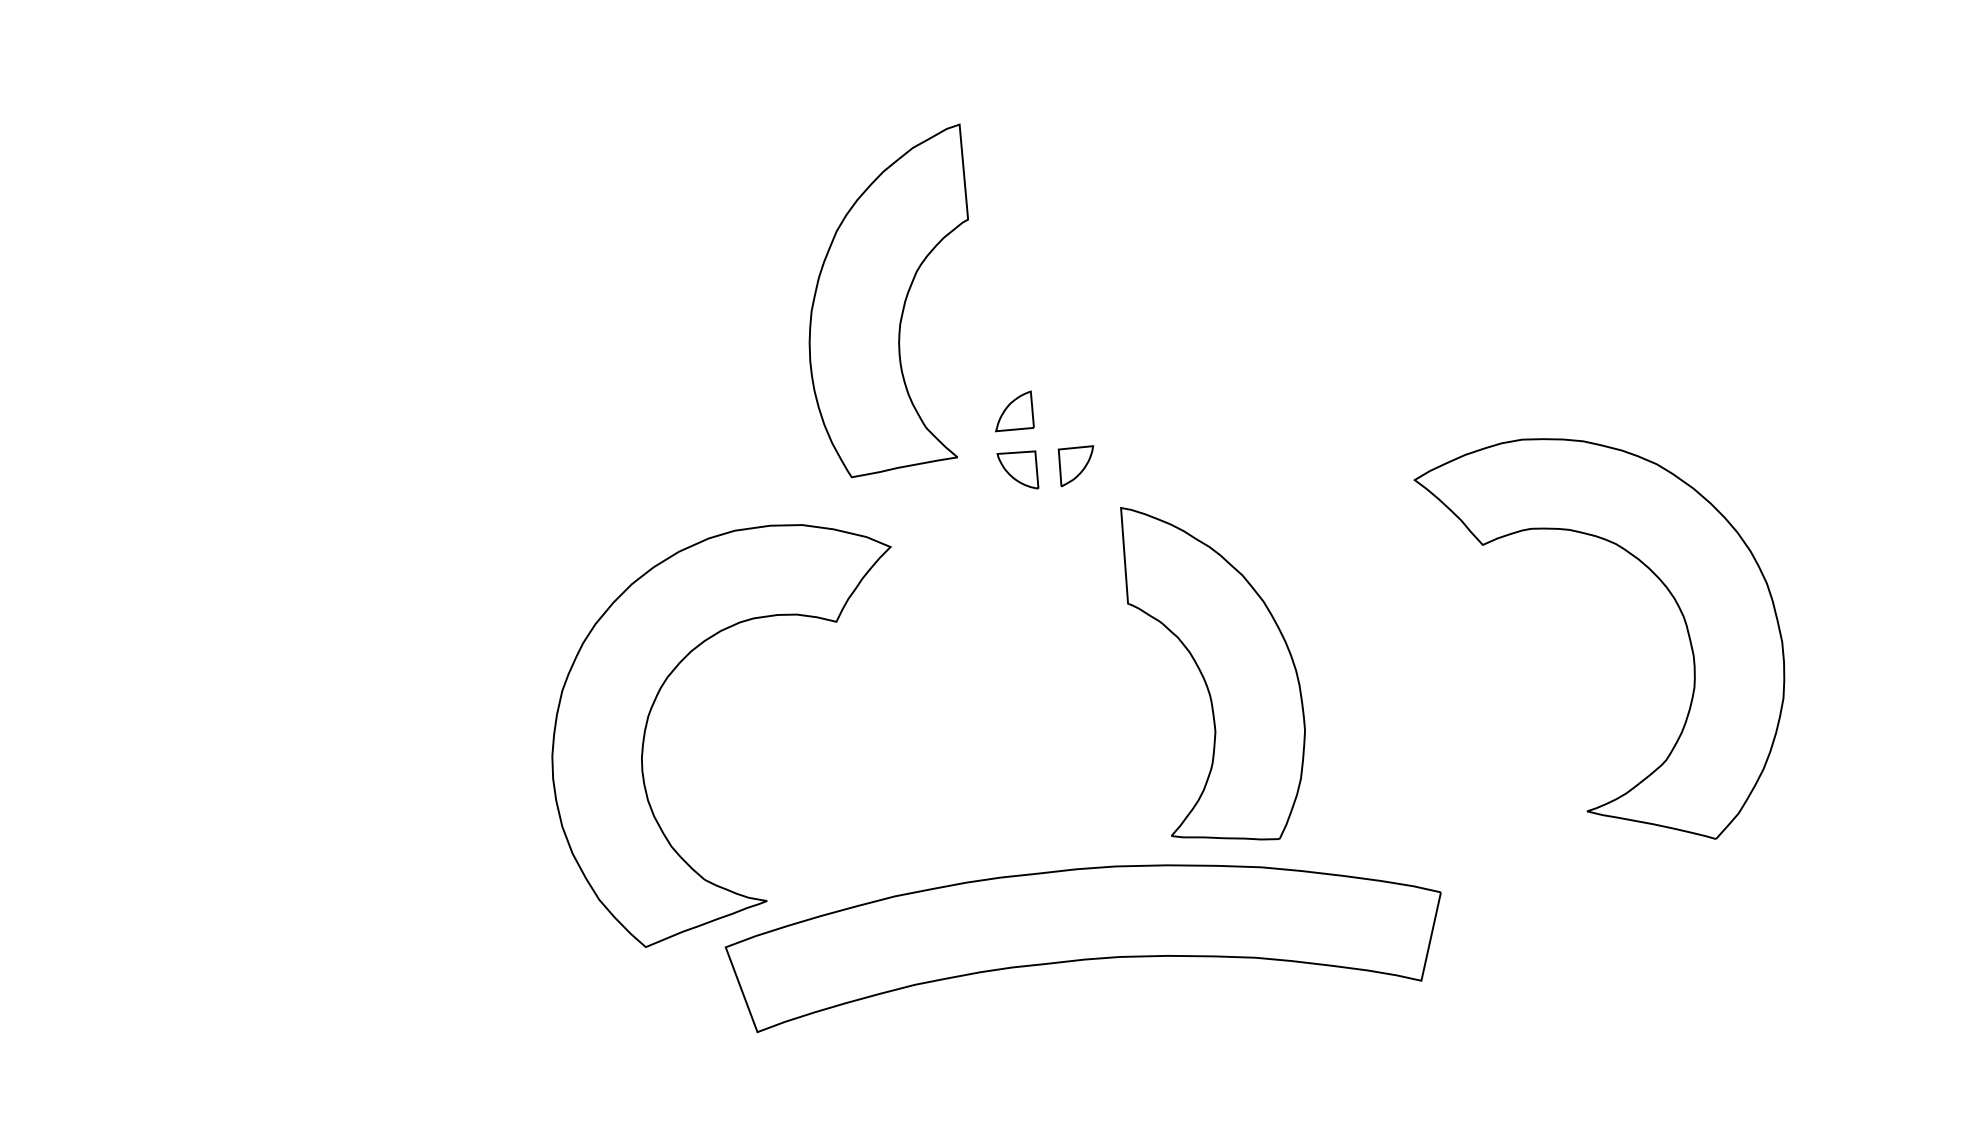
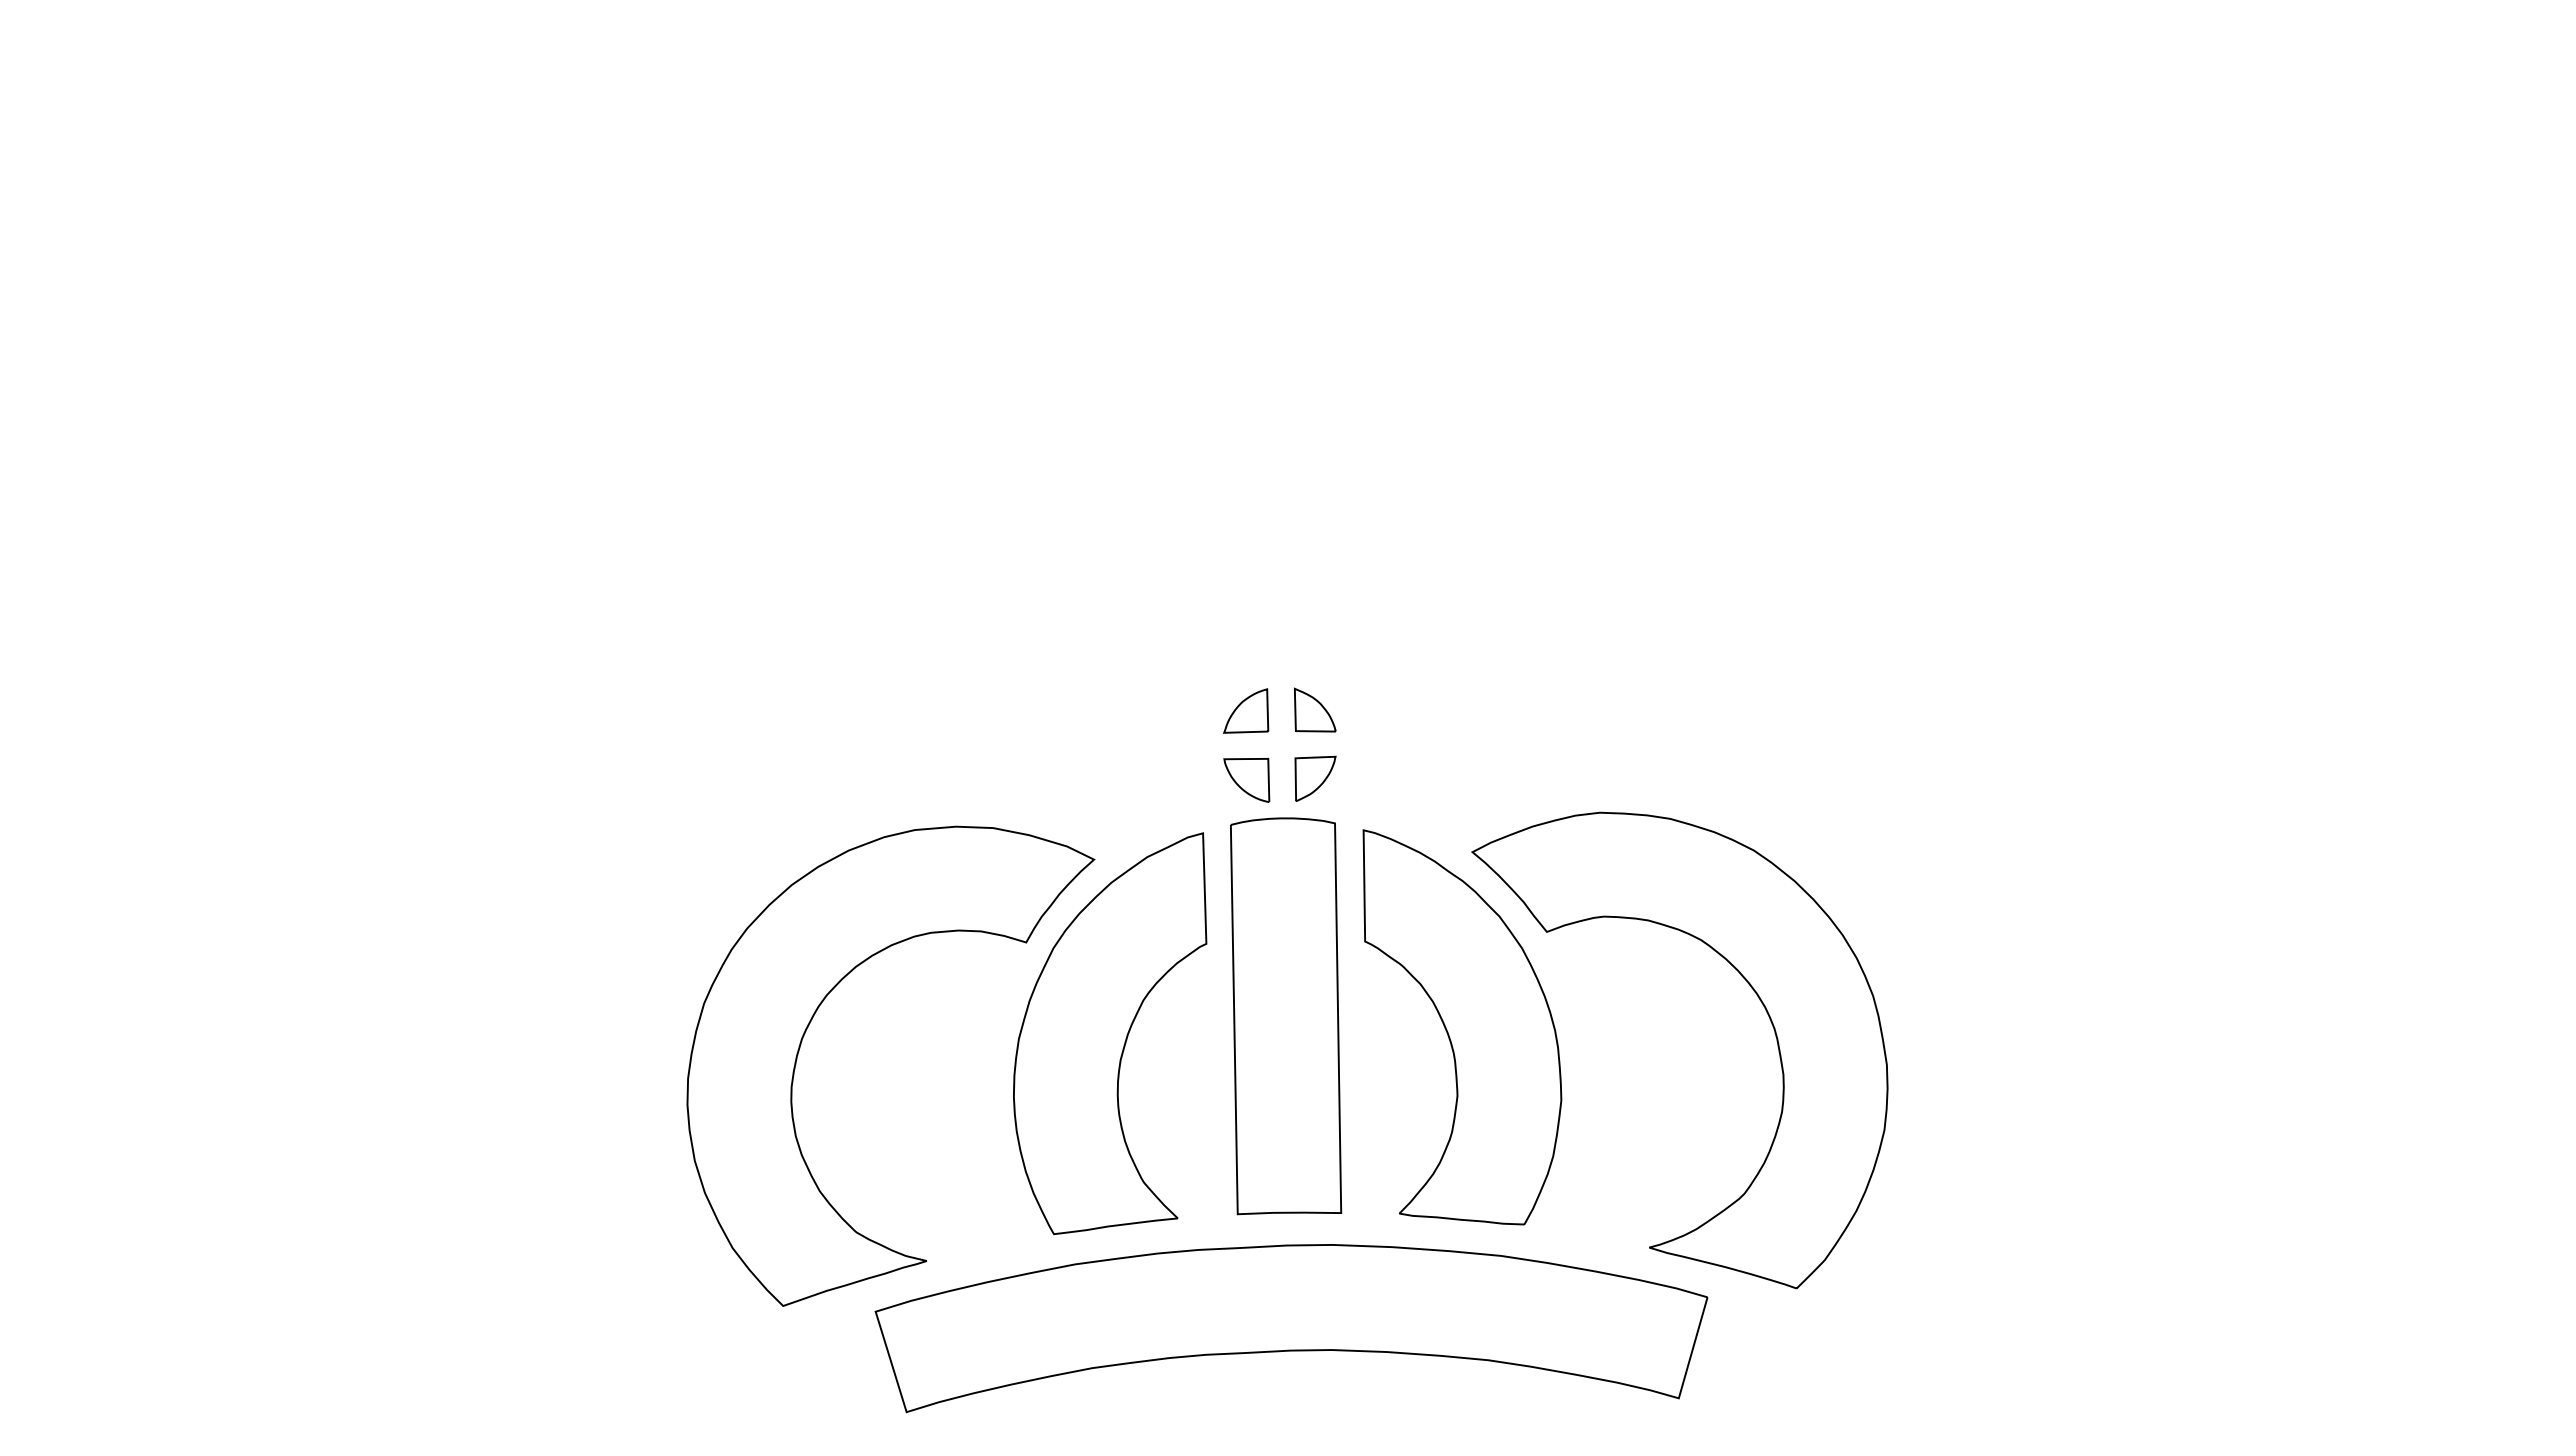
part: (890, 301) -> (1110, 1033), moved
part: (1073, 406) -> (1315, 709), added
part: (1671, 595) -> (1761, 1003), moved
part: (1064, 672) -> (1286, 1016), added

